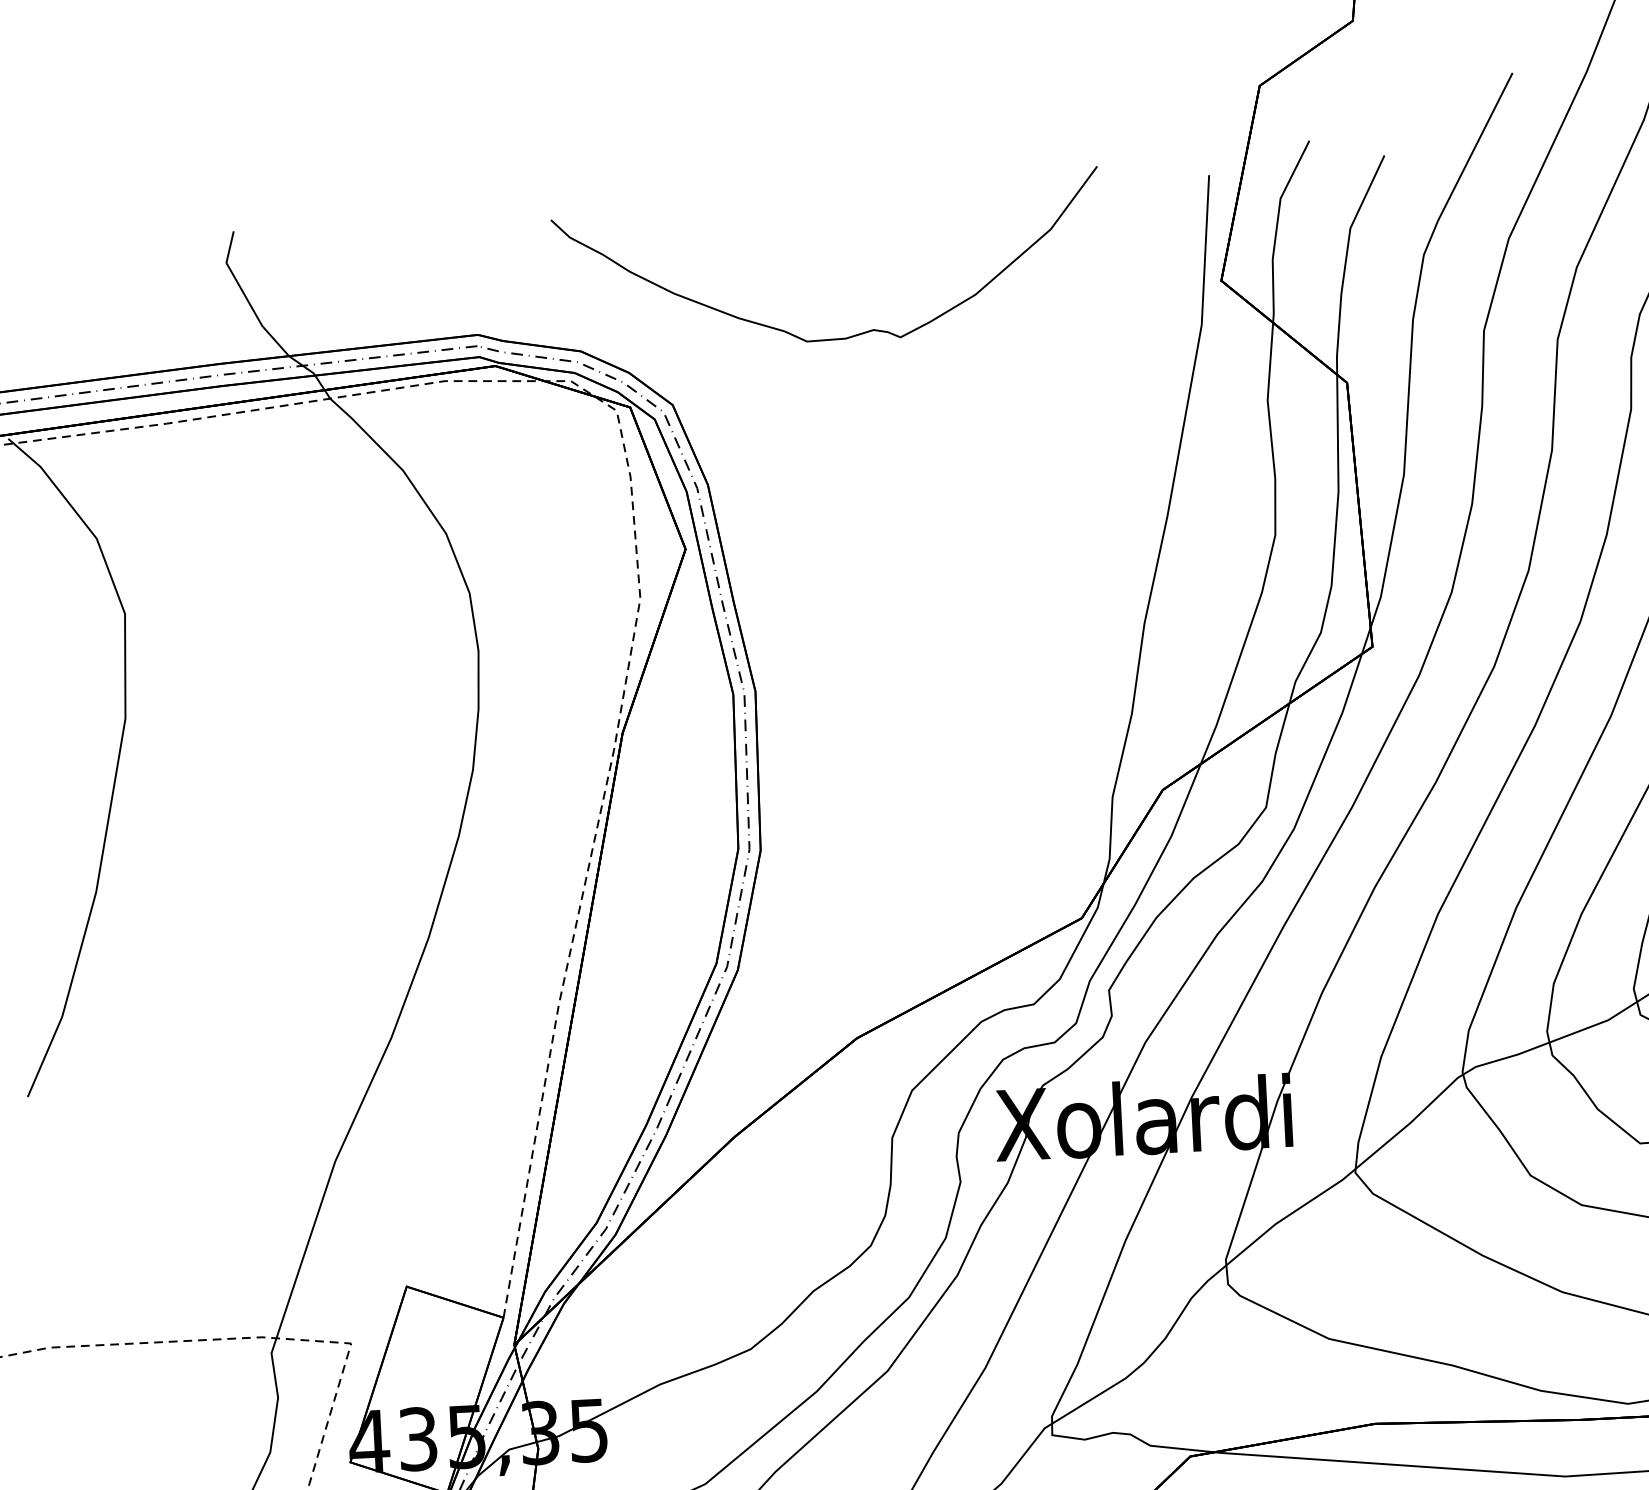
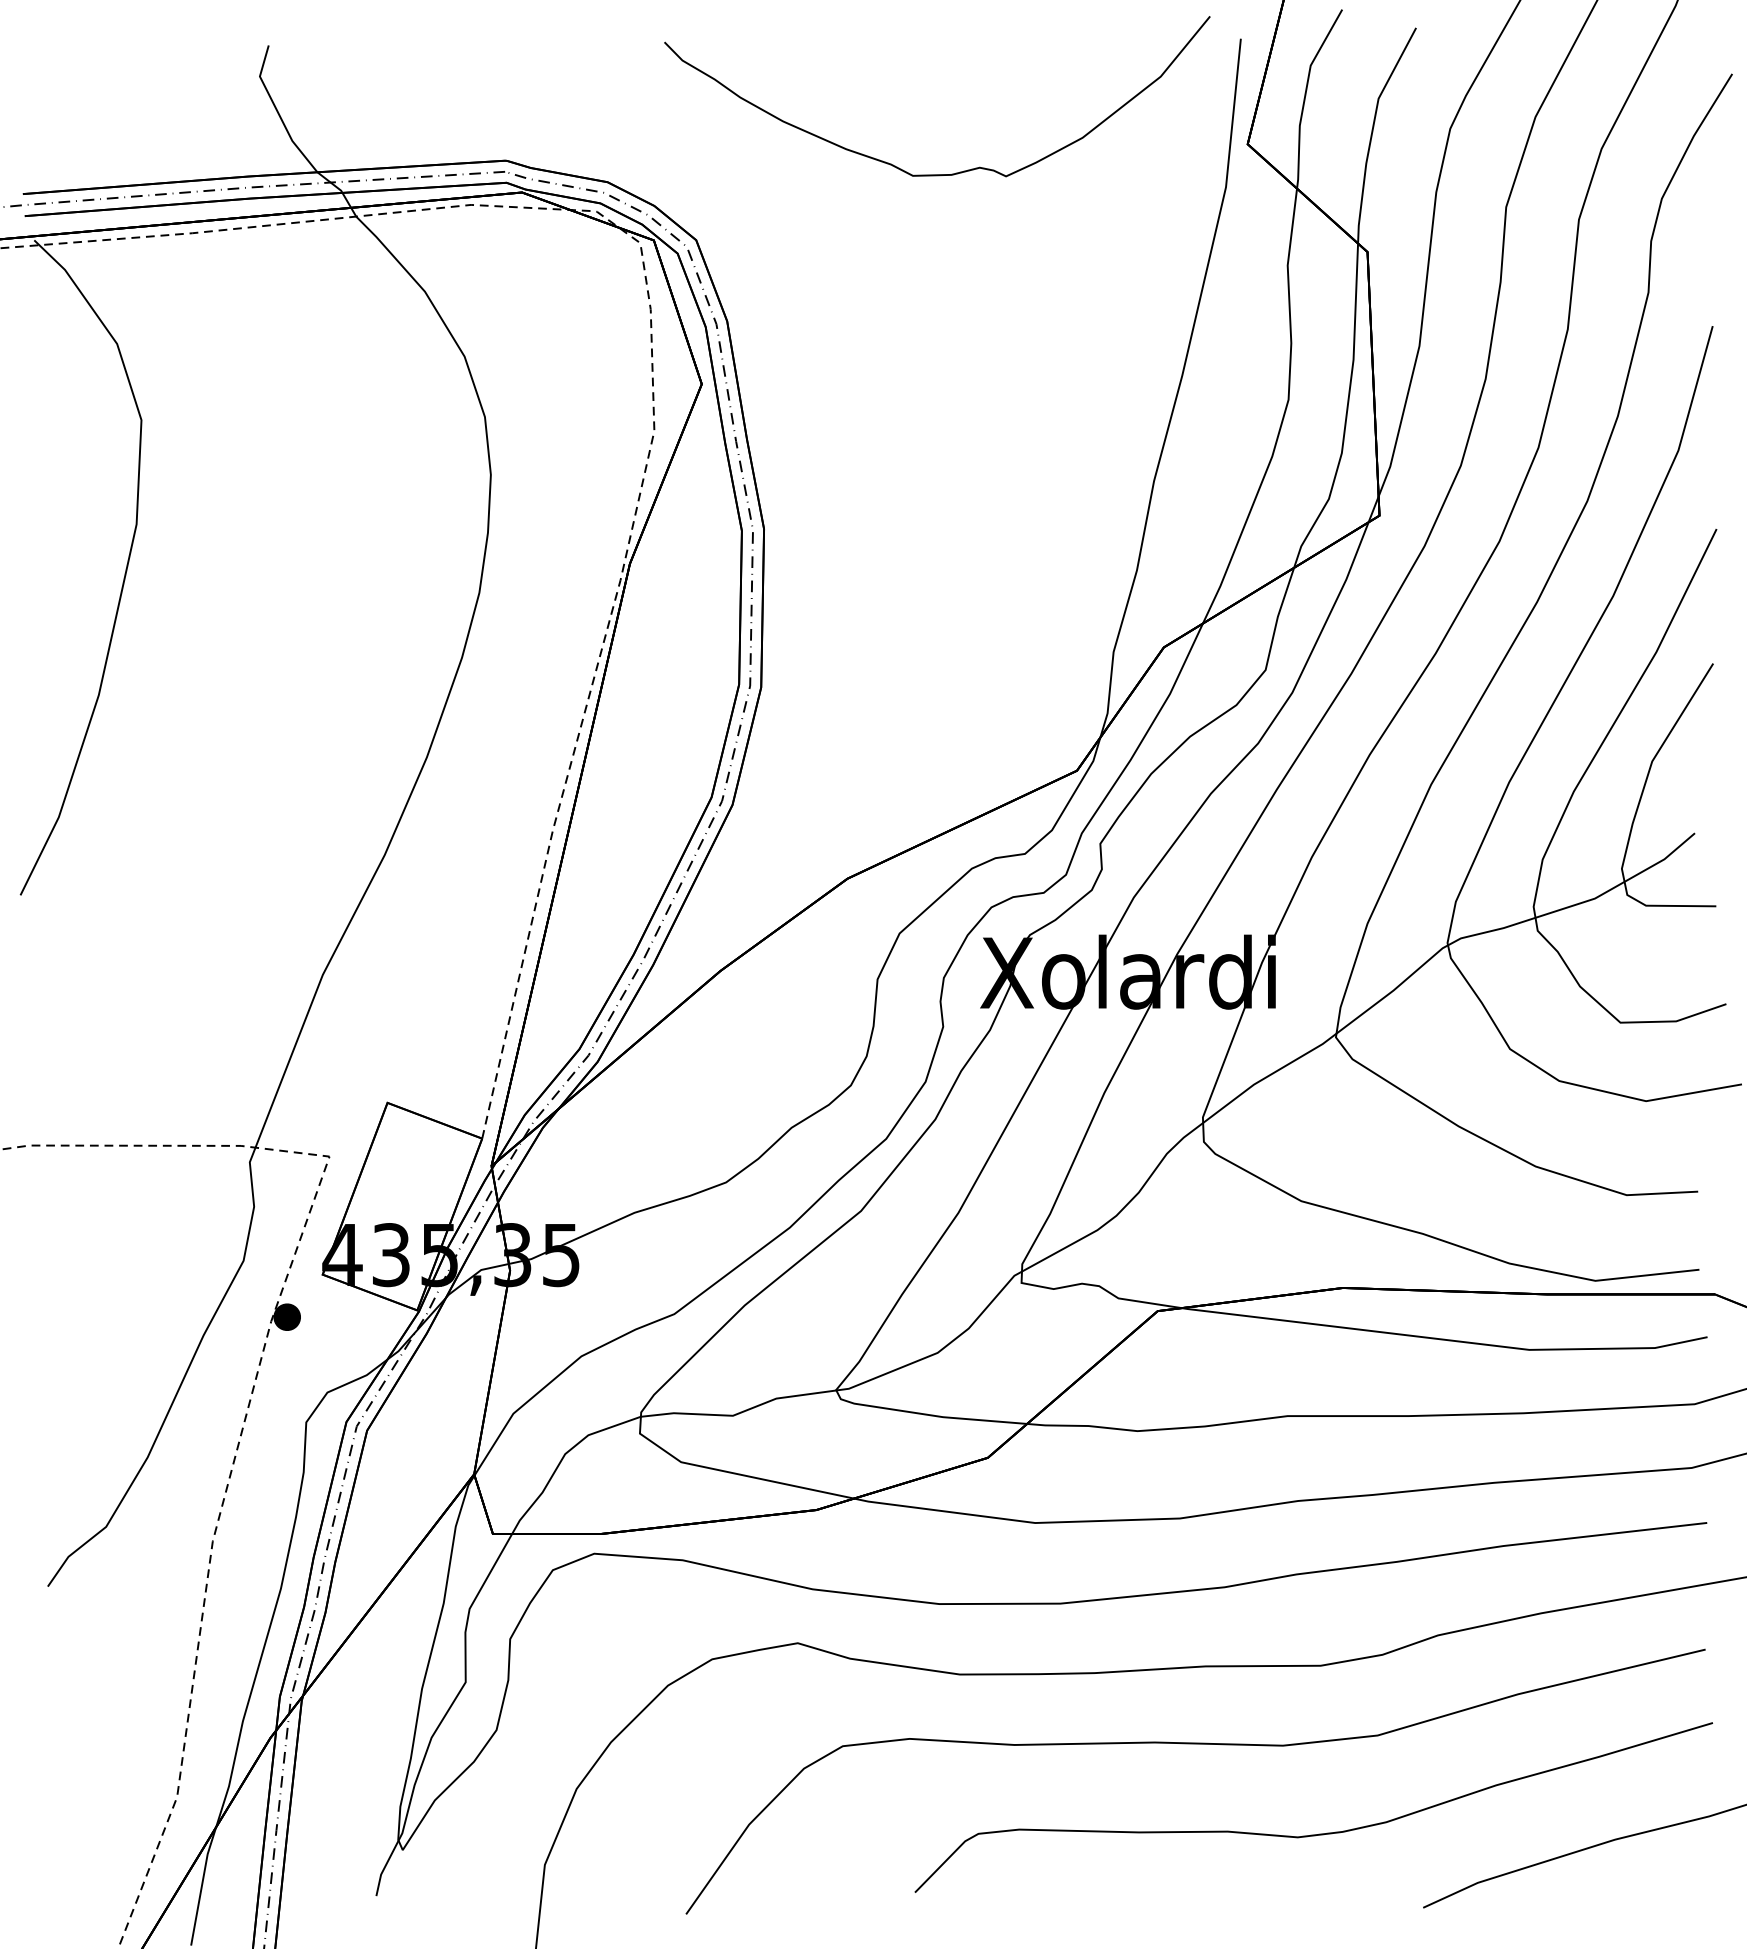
curve: (831, 338) -> (937, 174), moved

